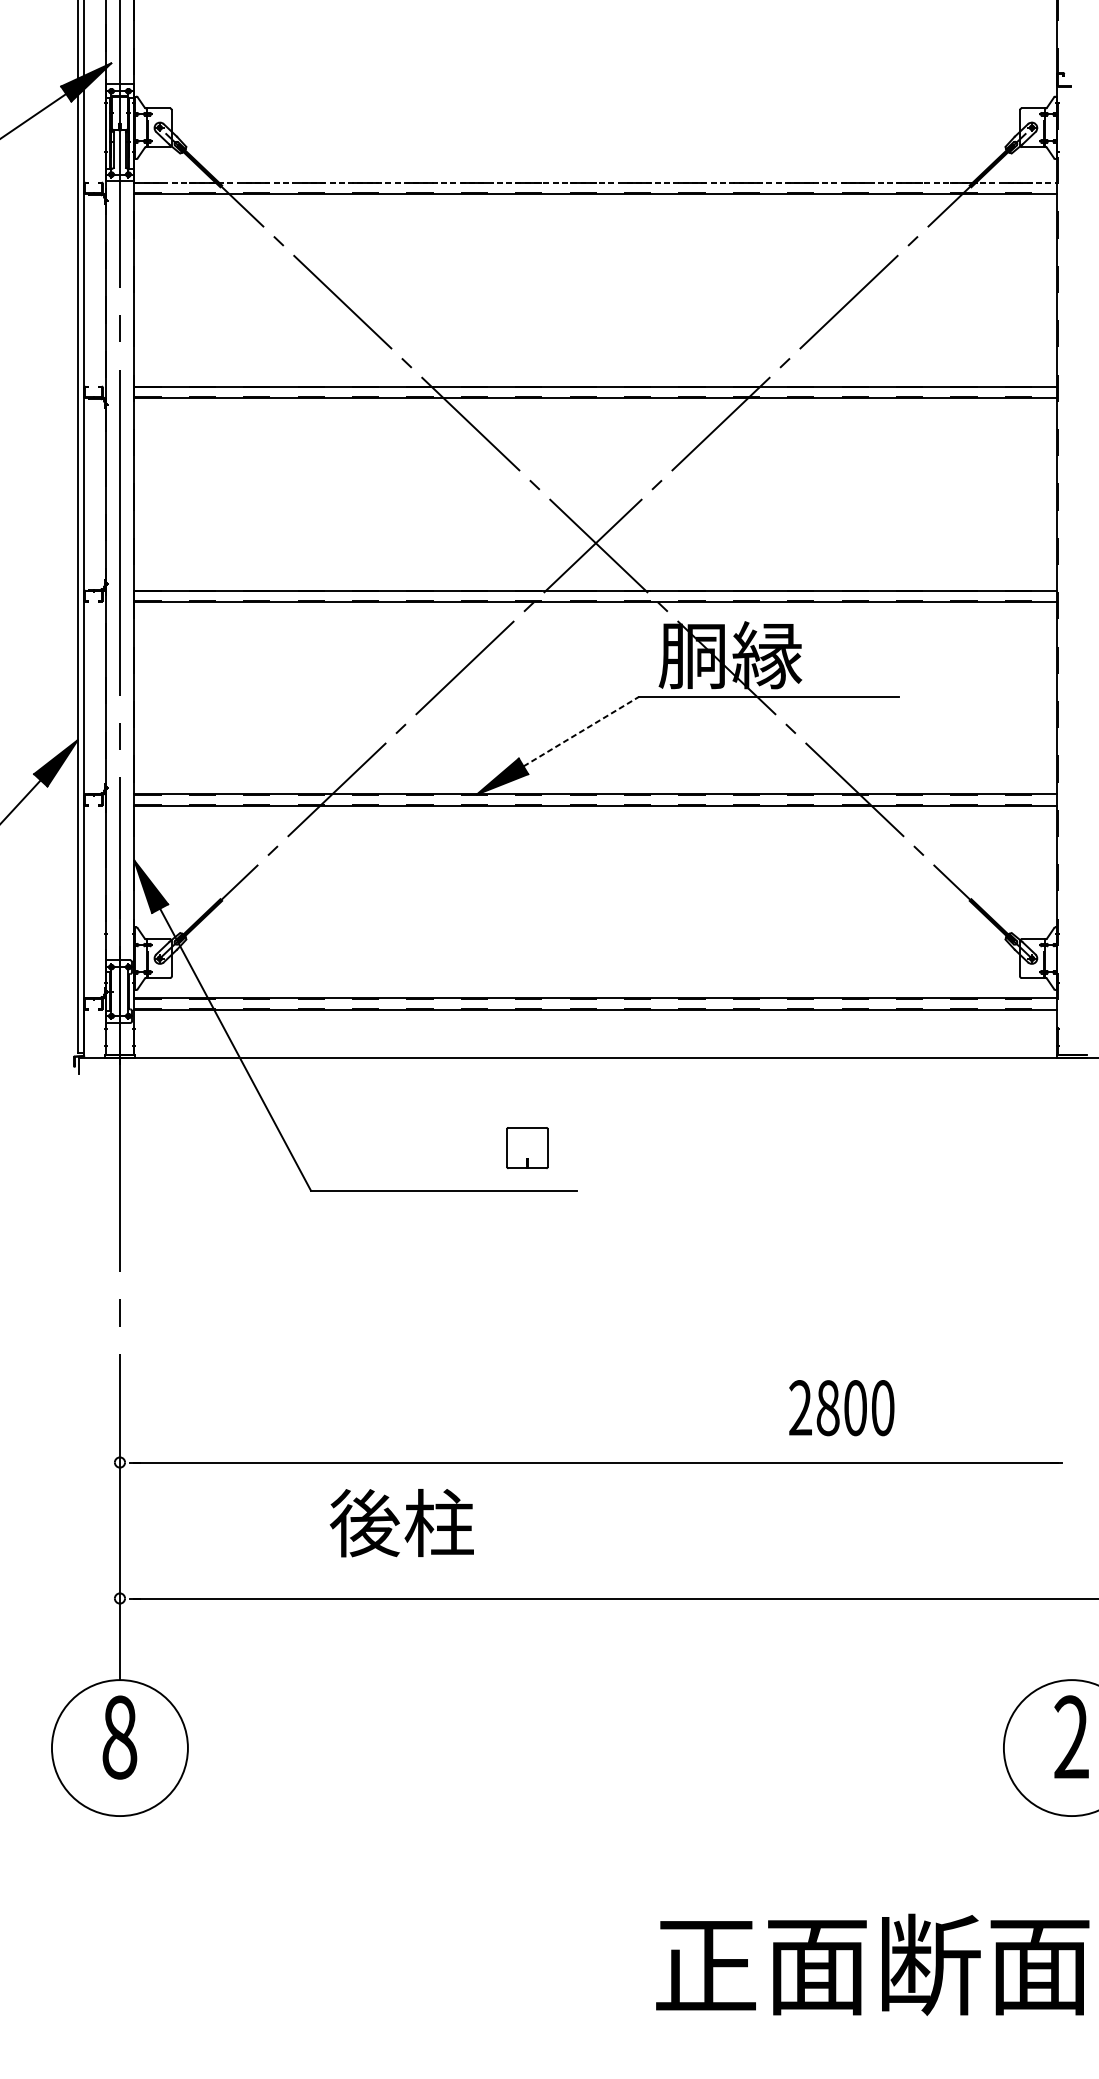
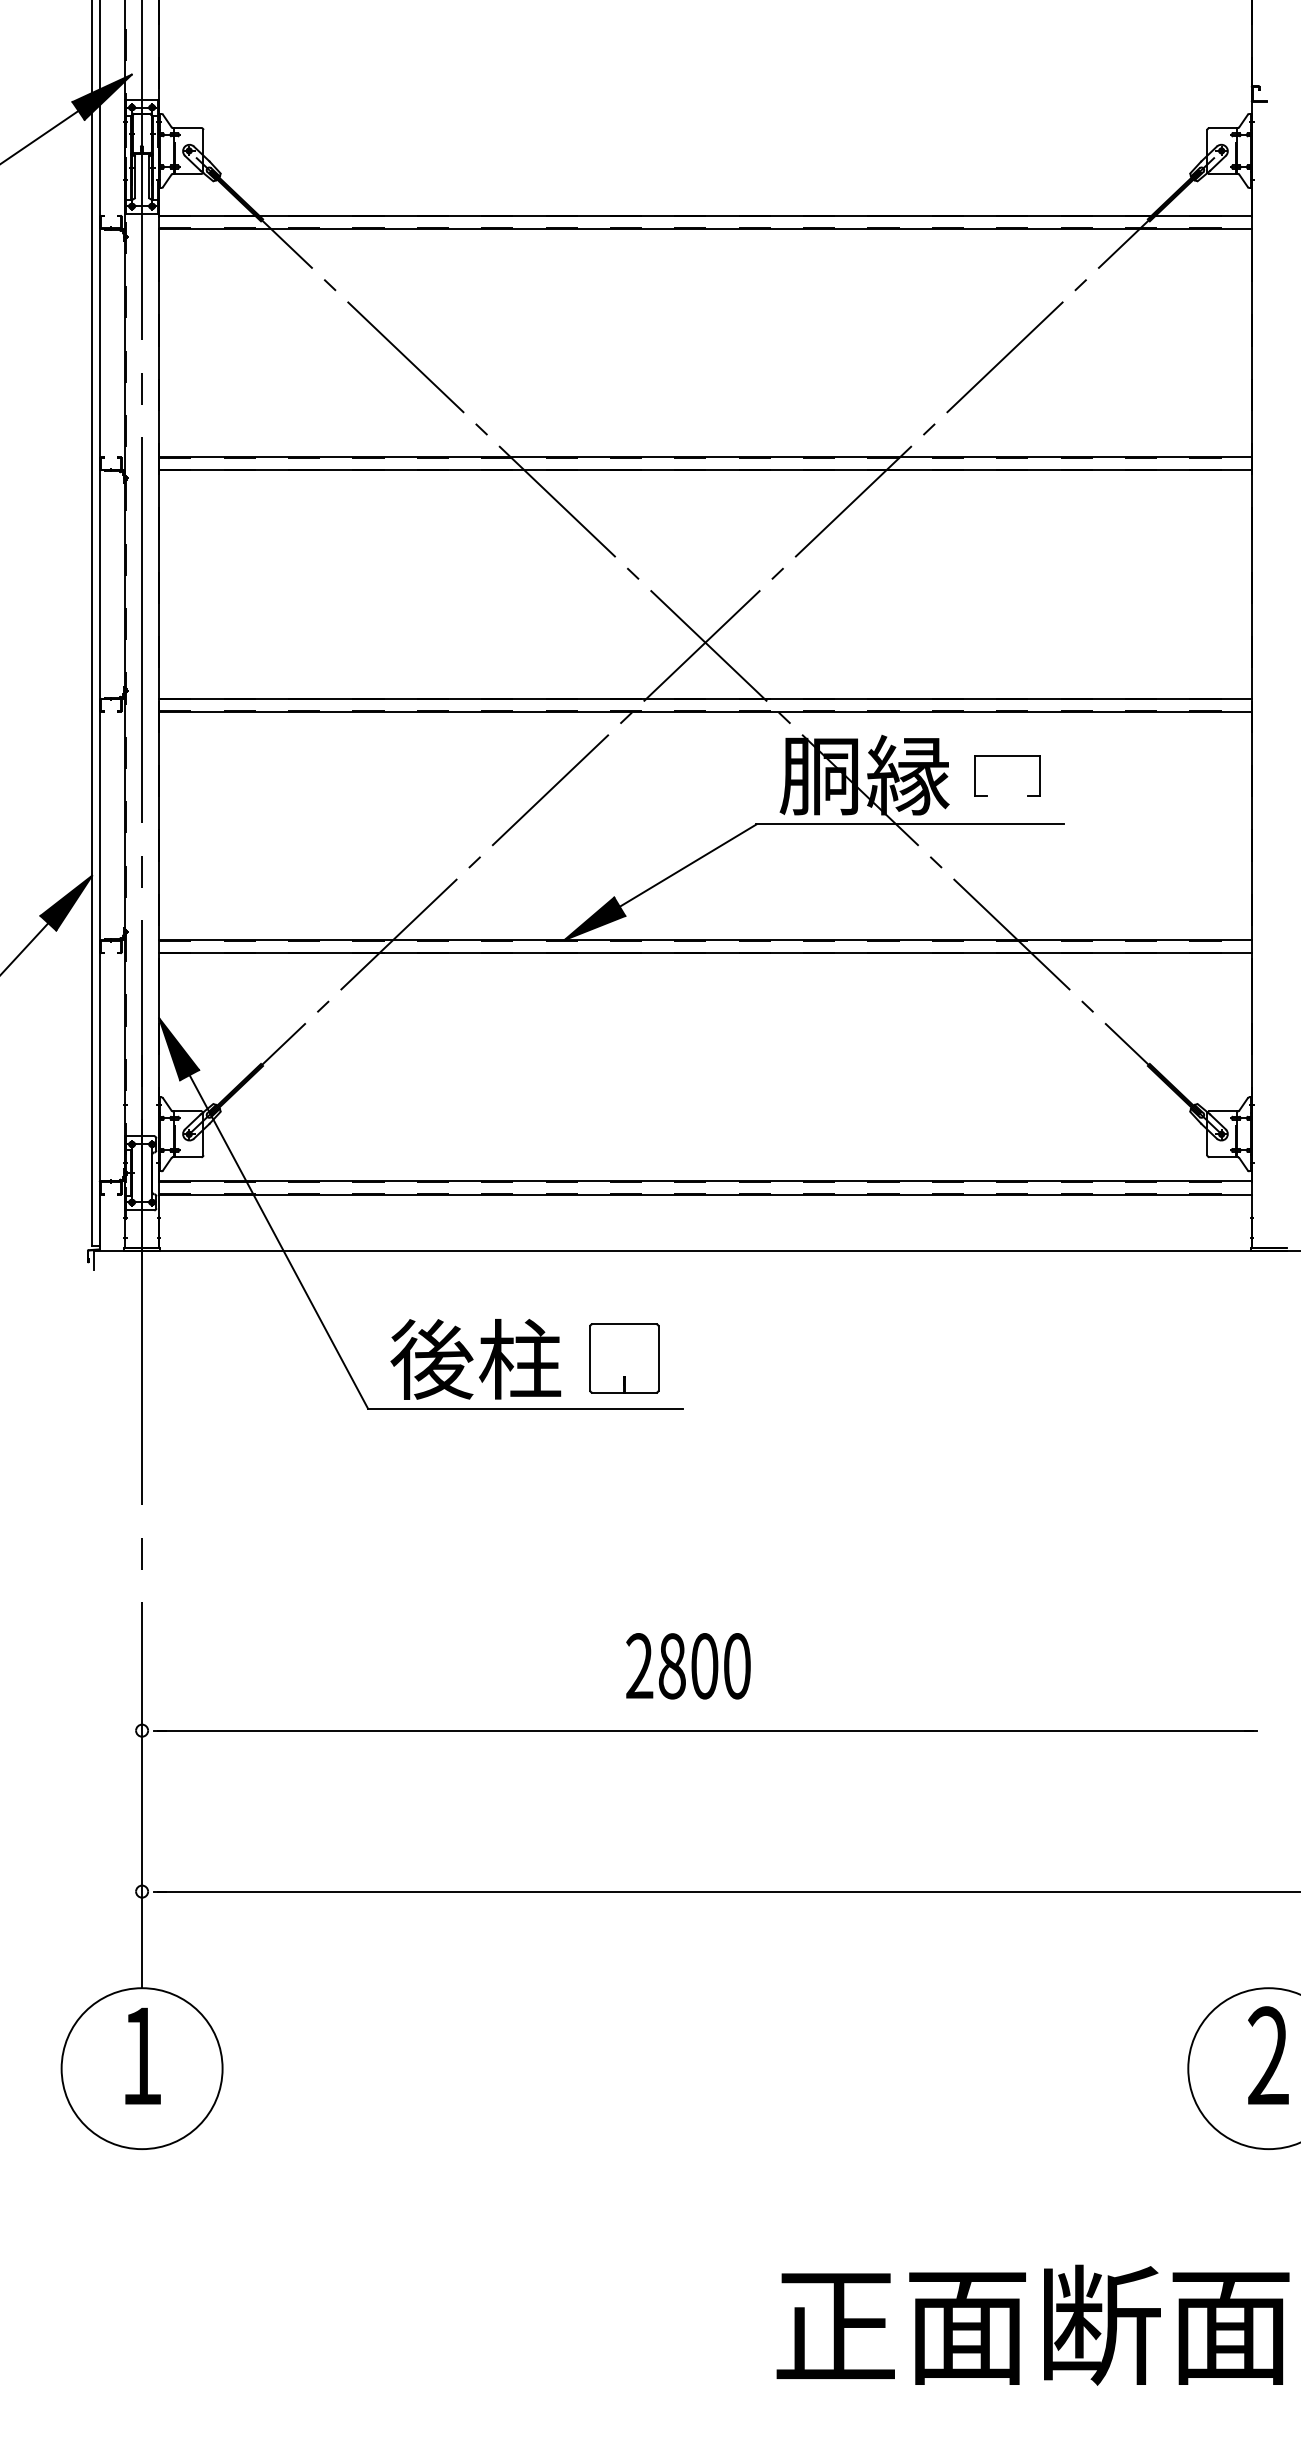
line: (595, 182) -> (705, 215), dashed -> solid
part: (851, 639) -> (1007, 756), added
line: (581, 731) -> (688, 865), dashed -> solid
part: (527, 1148) -> (624, 1358), size x1.43
text: (841, 1408) -> (688, 1666), moved
text: (401, 1523) -> (475, 1359), moved
text: (119, 1737) -> (141, 2056), 8 -> 1

